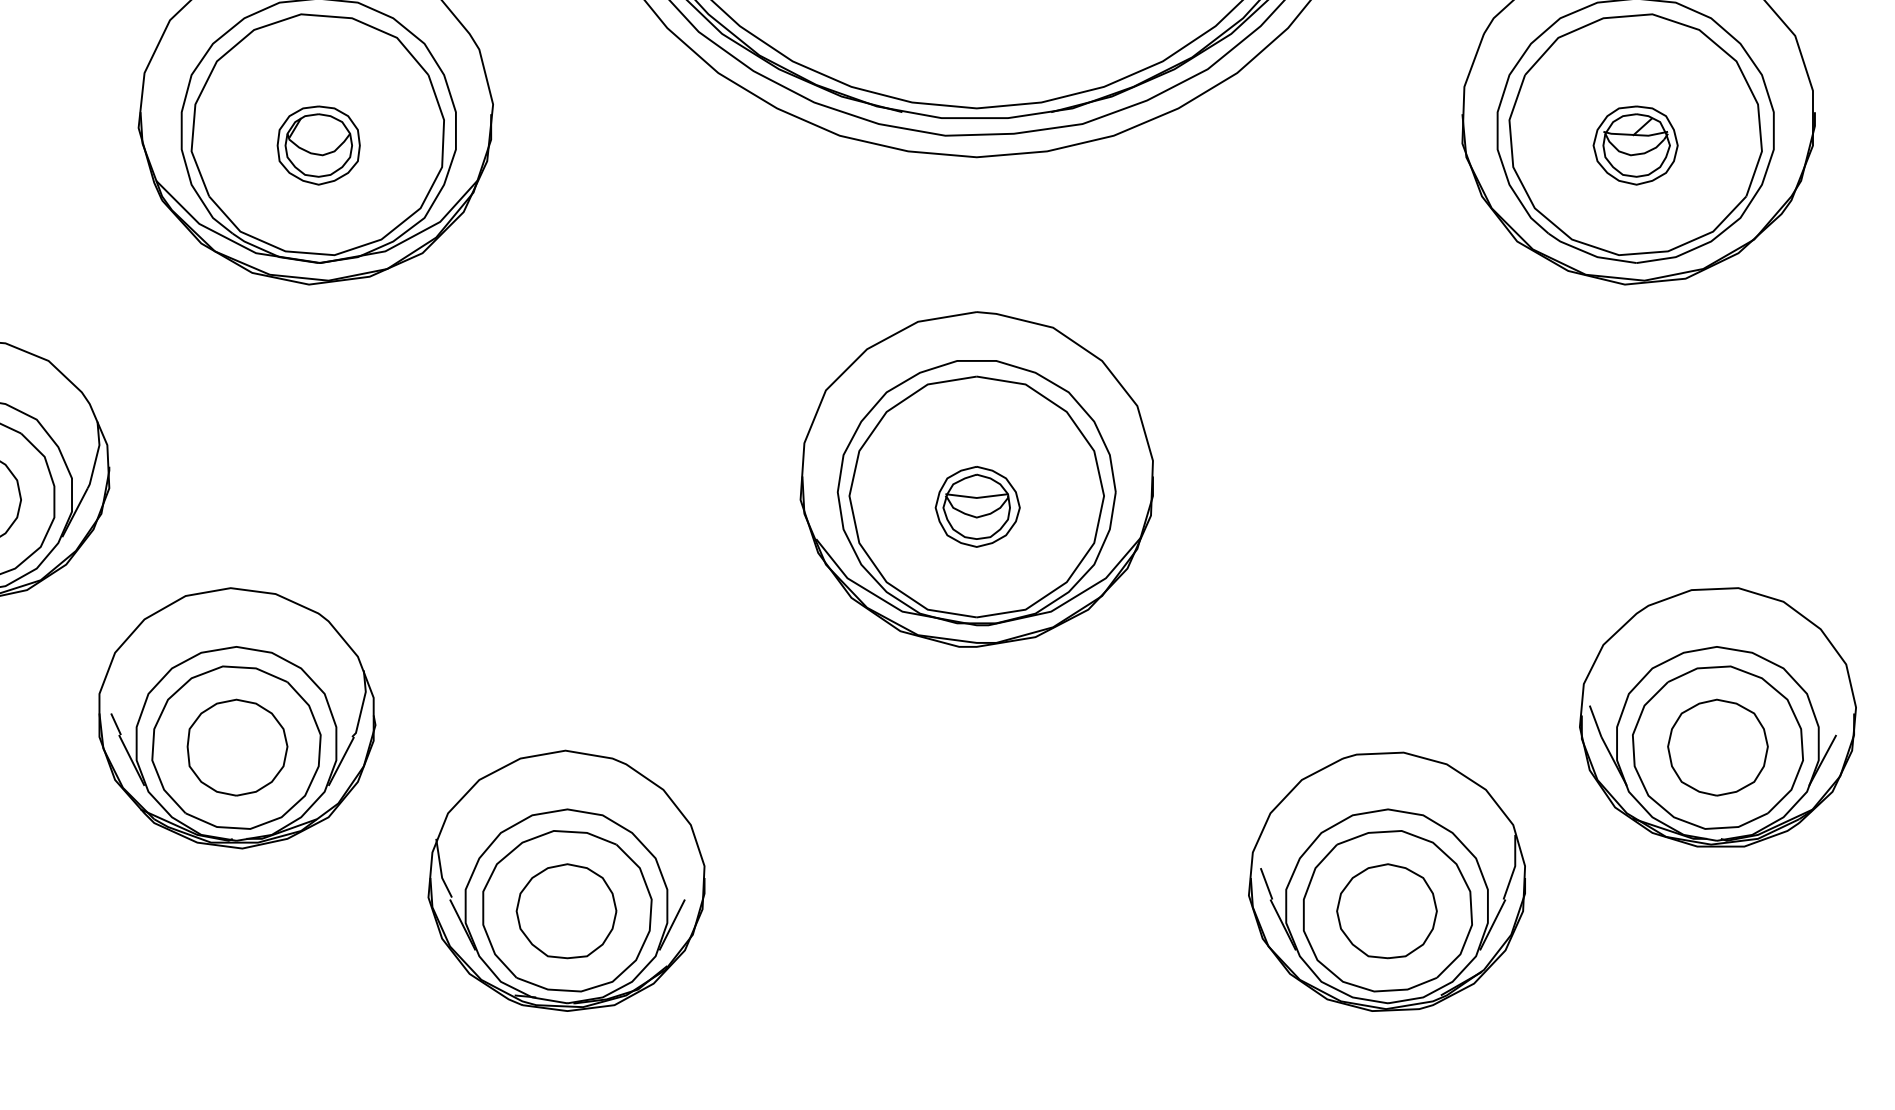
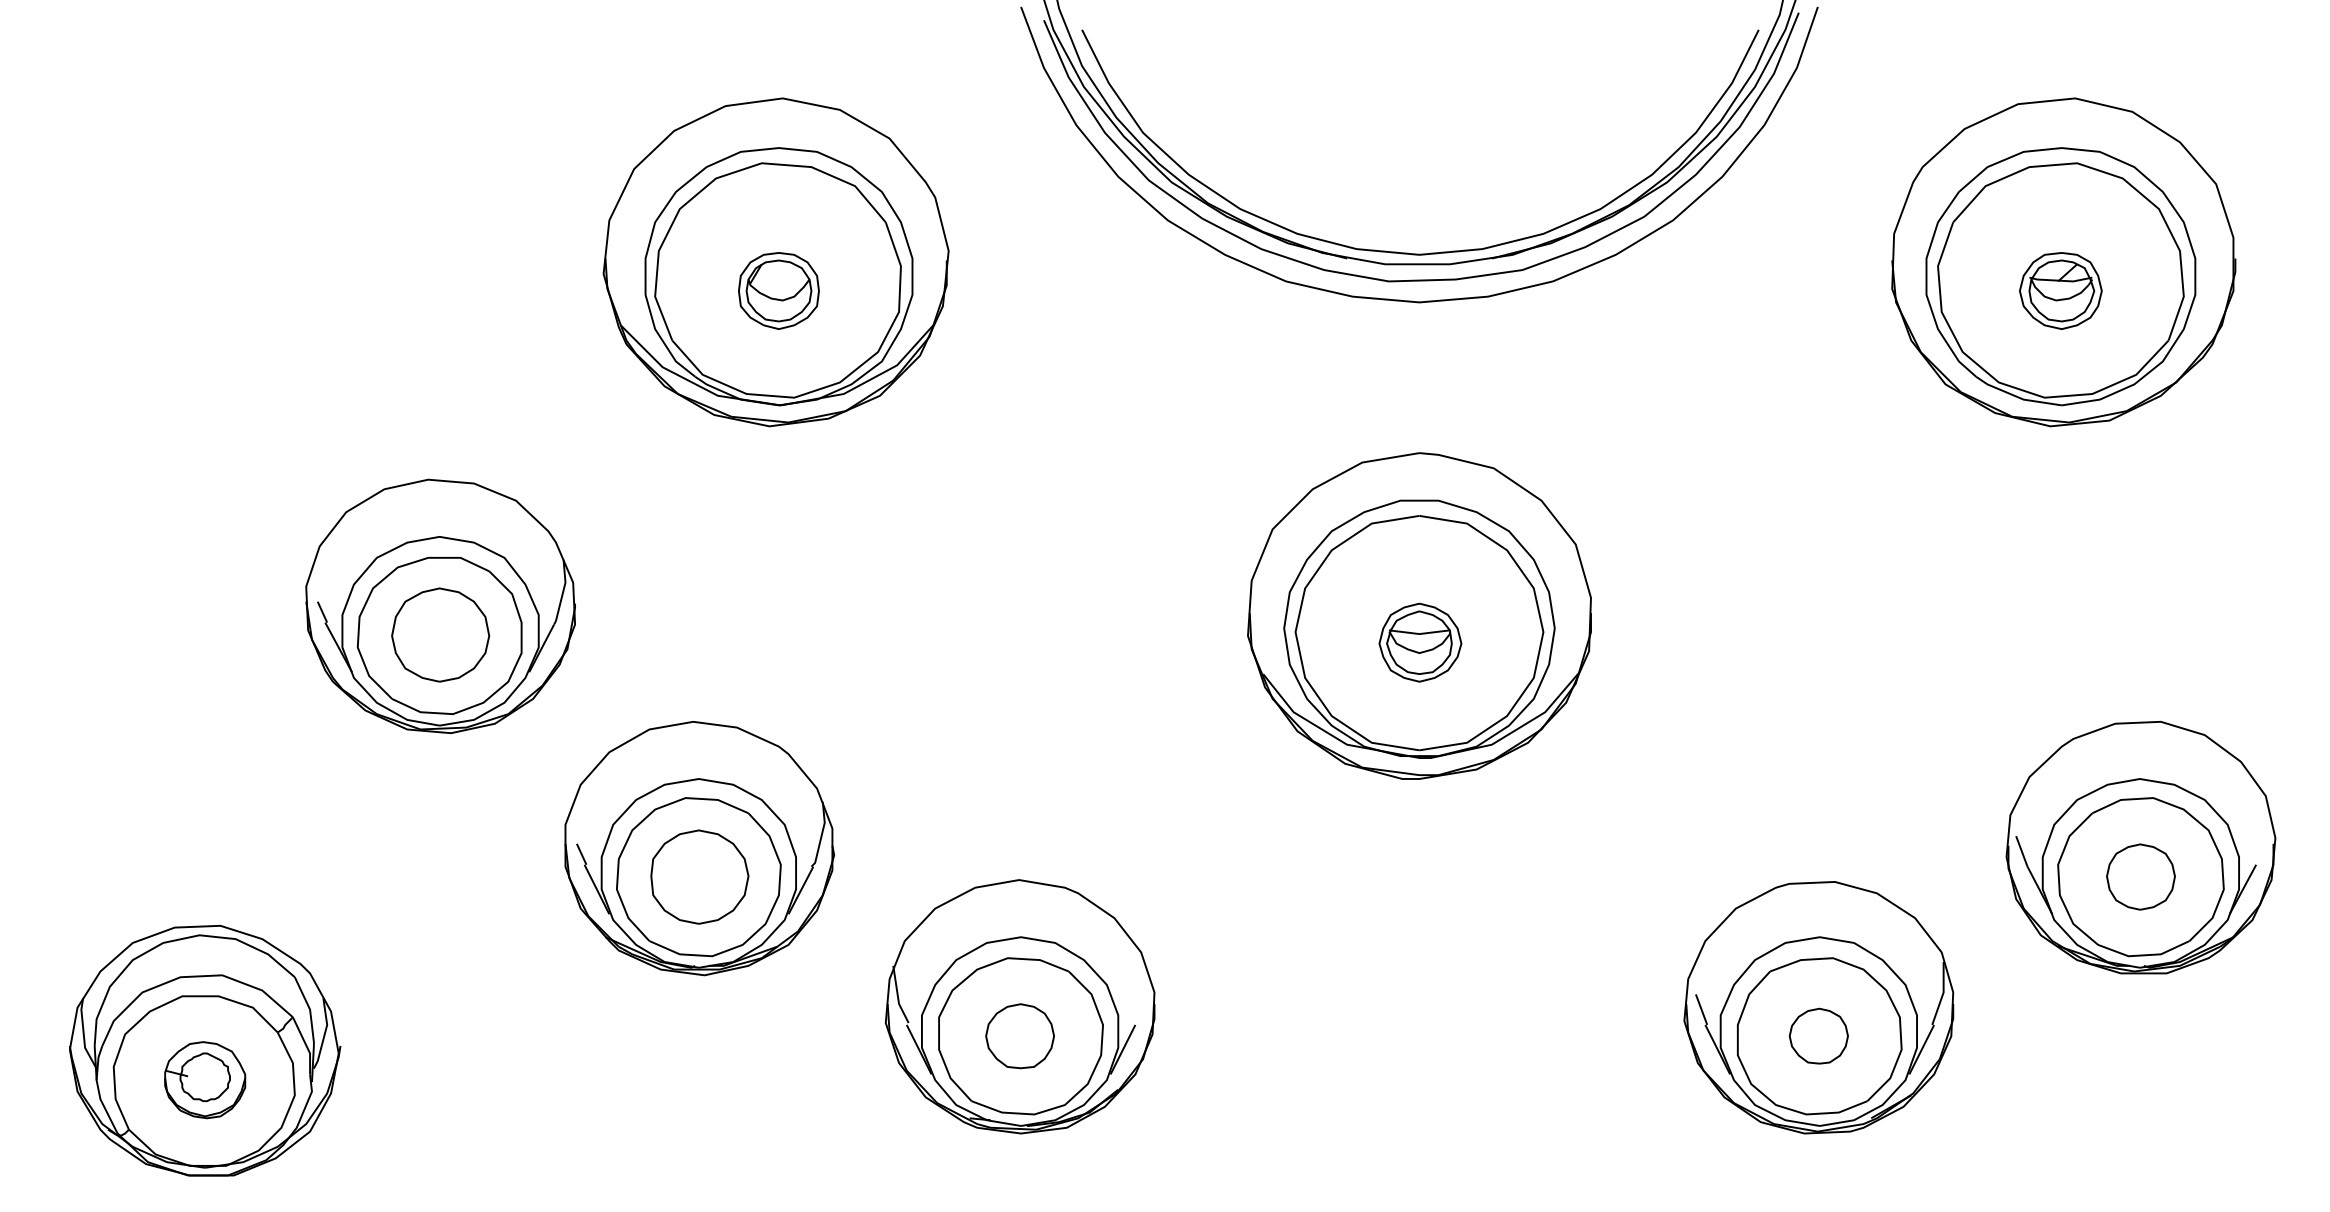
part: (1717, 747) -> (2140, 876), size x0.7
part: (565, 910) -> (1019, 1035), size x0.7
part: (1386, 910) -> (1818, 1035), size x0.6

